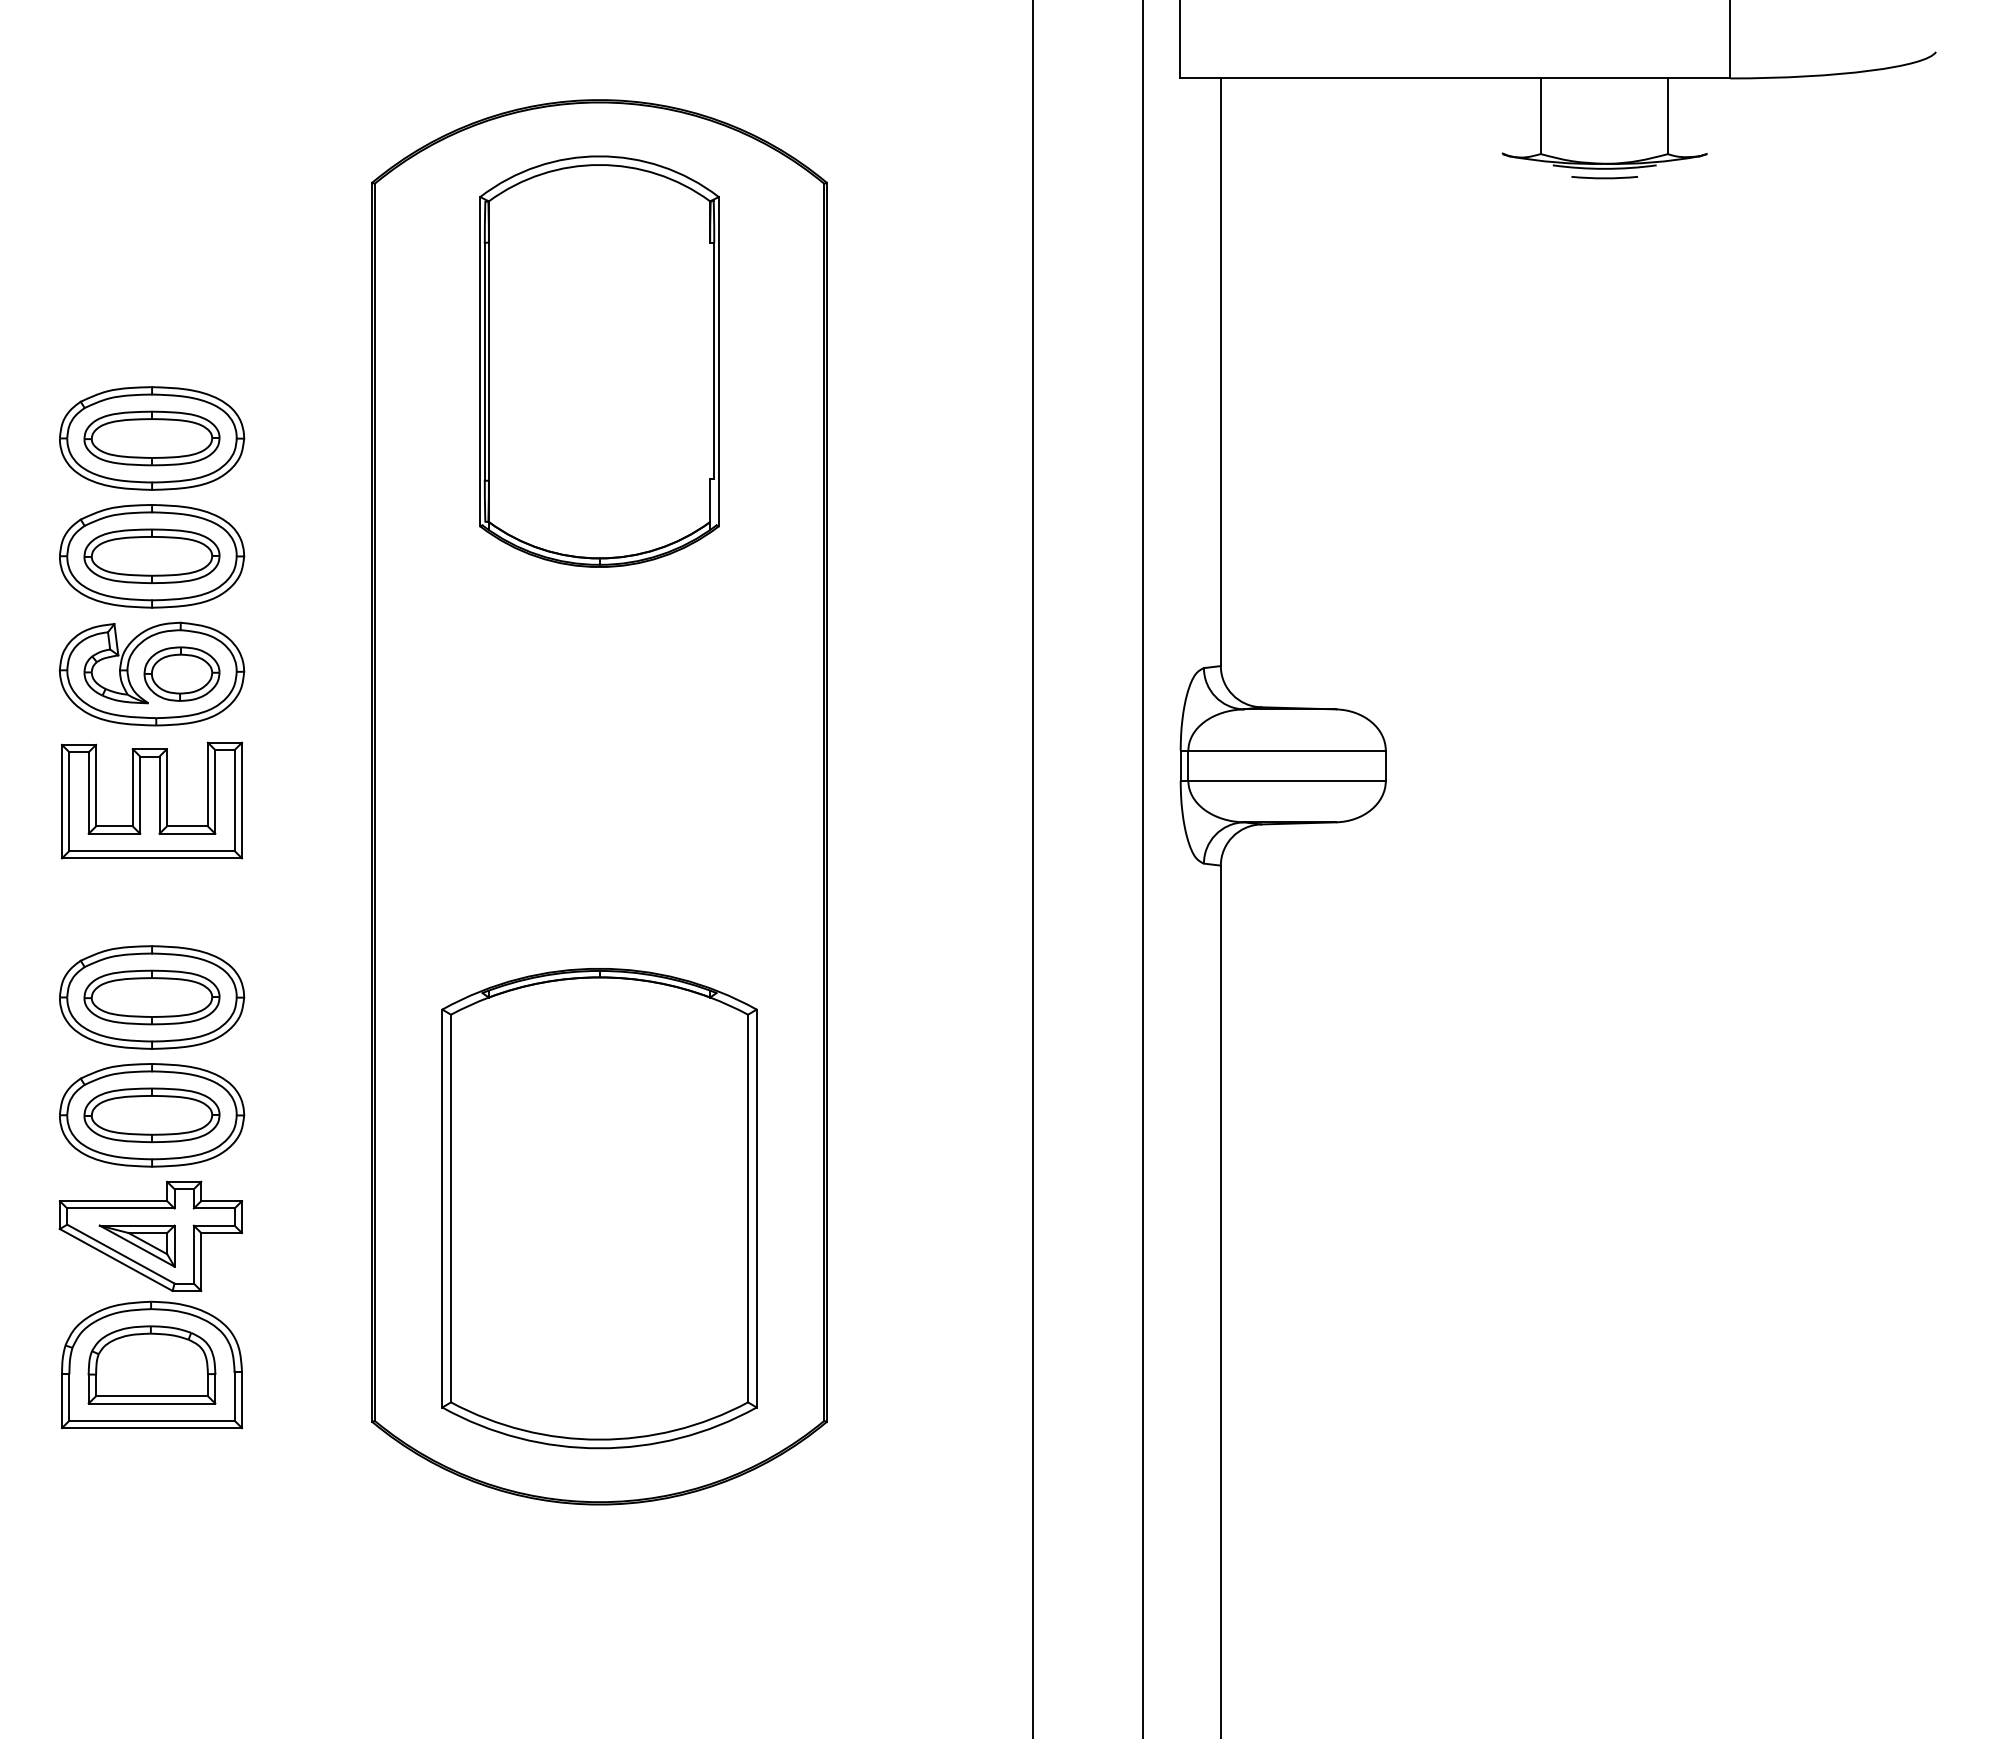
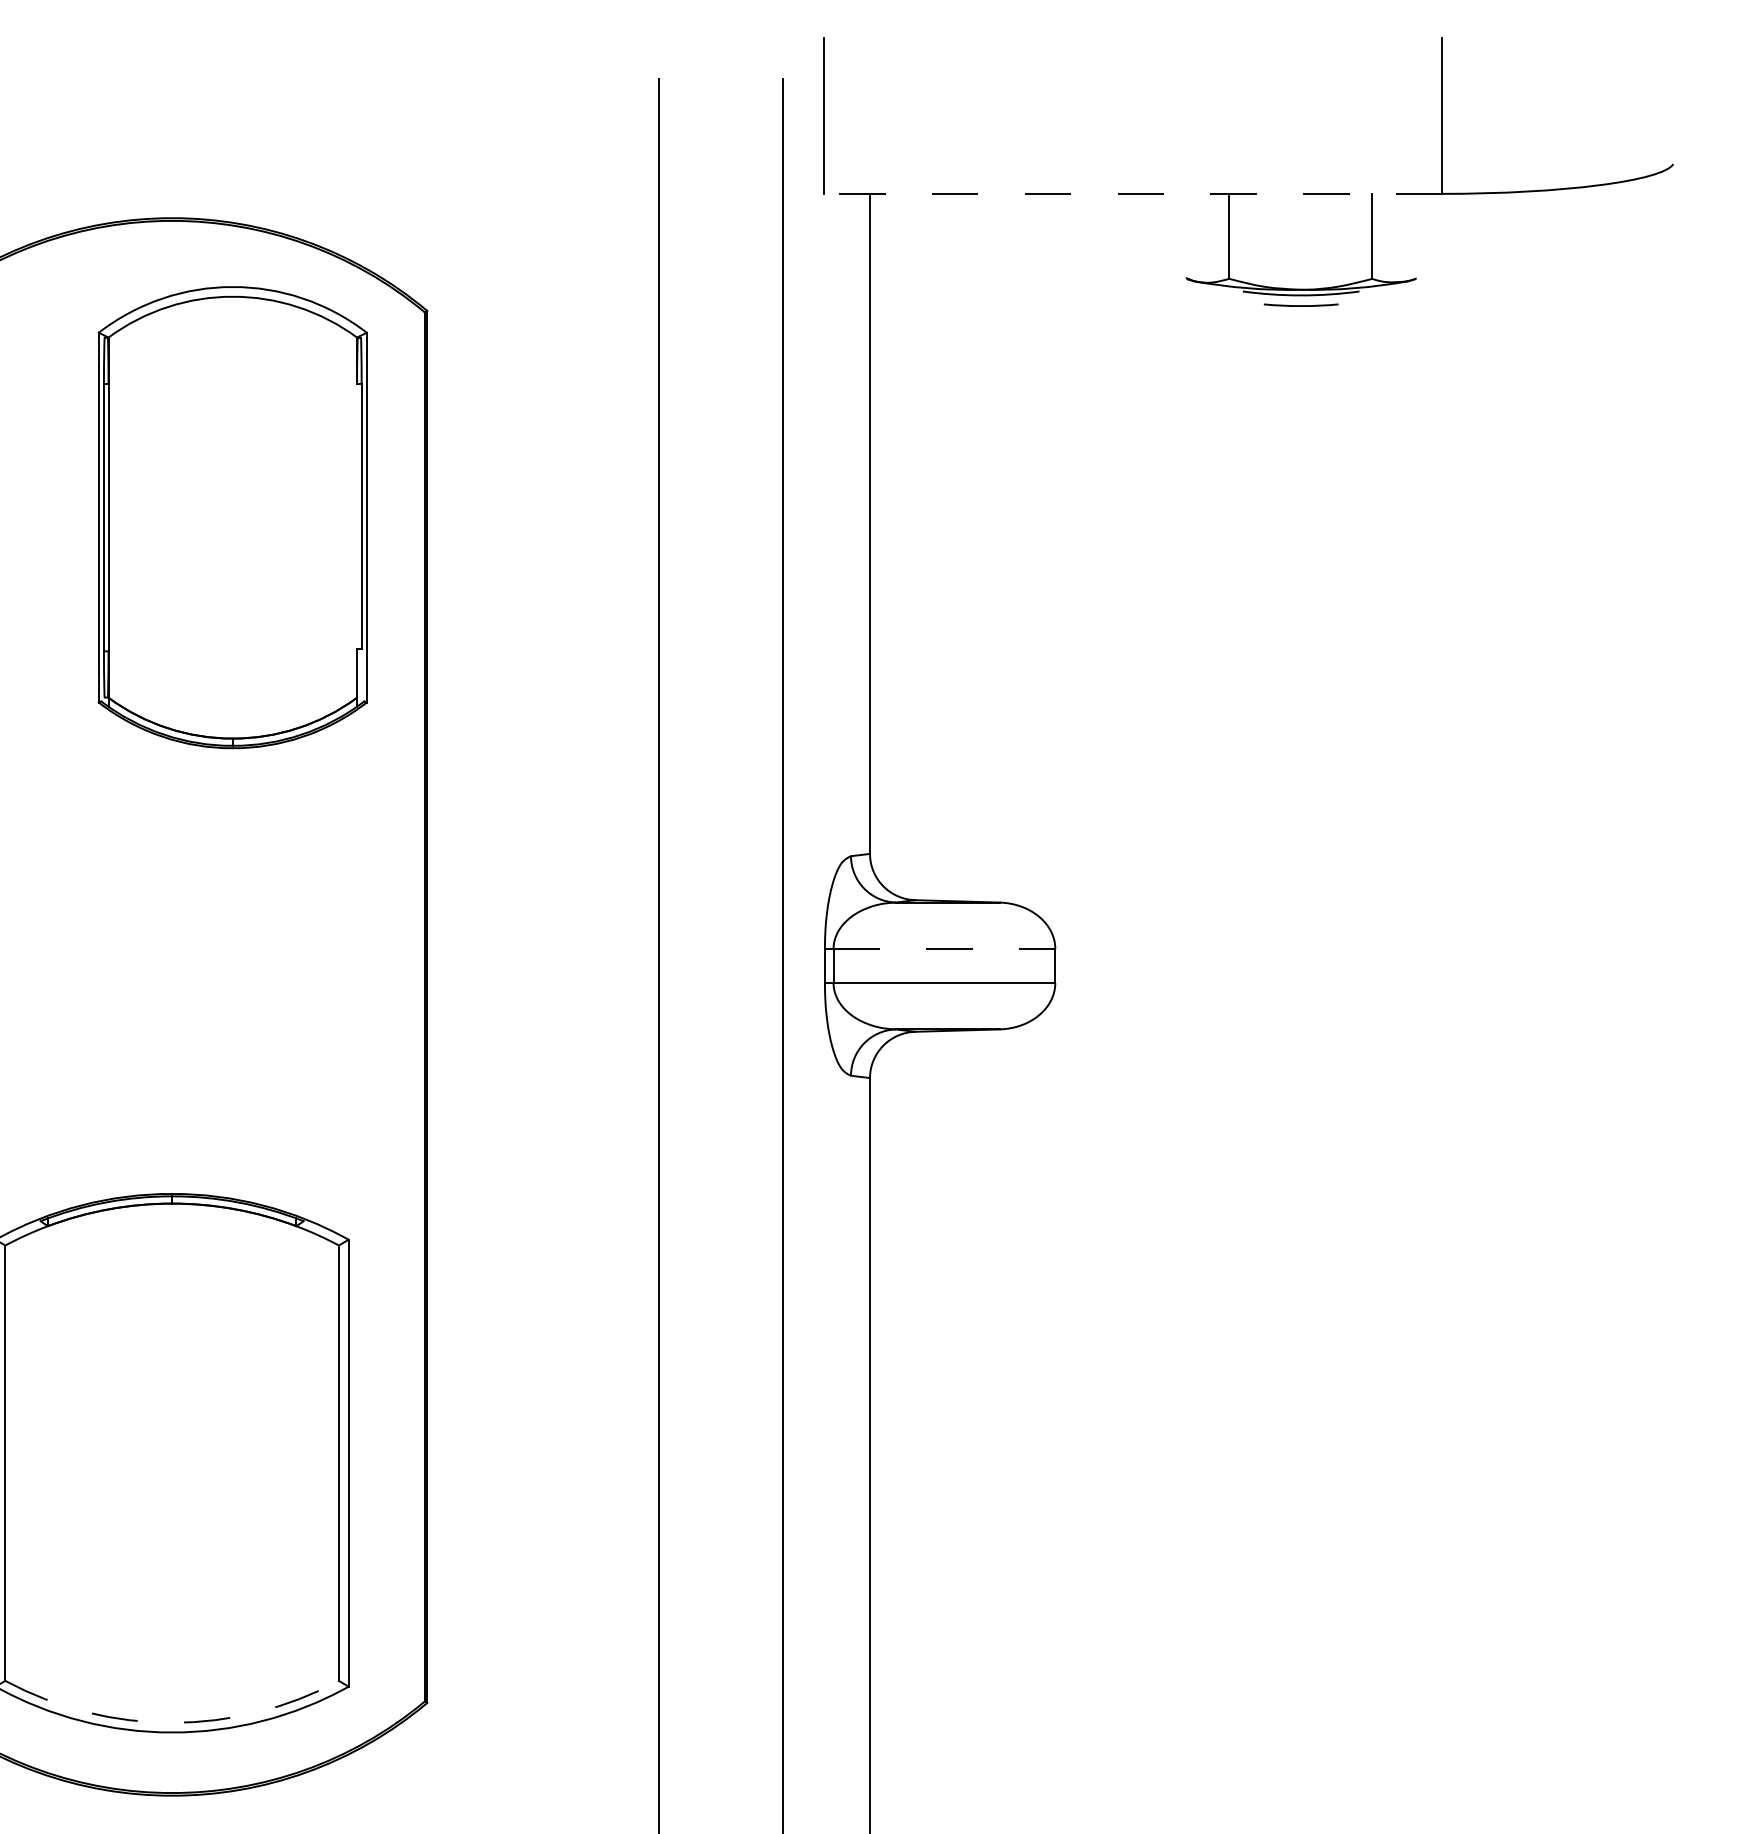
line: (1454, 78) -> (1132, 193), solid -> dashed
part: (599, 361) -> (232, 517), moved
line: (1287, 750) -> (944, 948), solid -> dashed
arc: (599, 1439) -> (172, 1722), solid -> dashed

